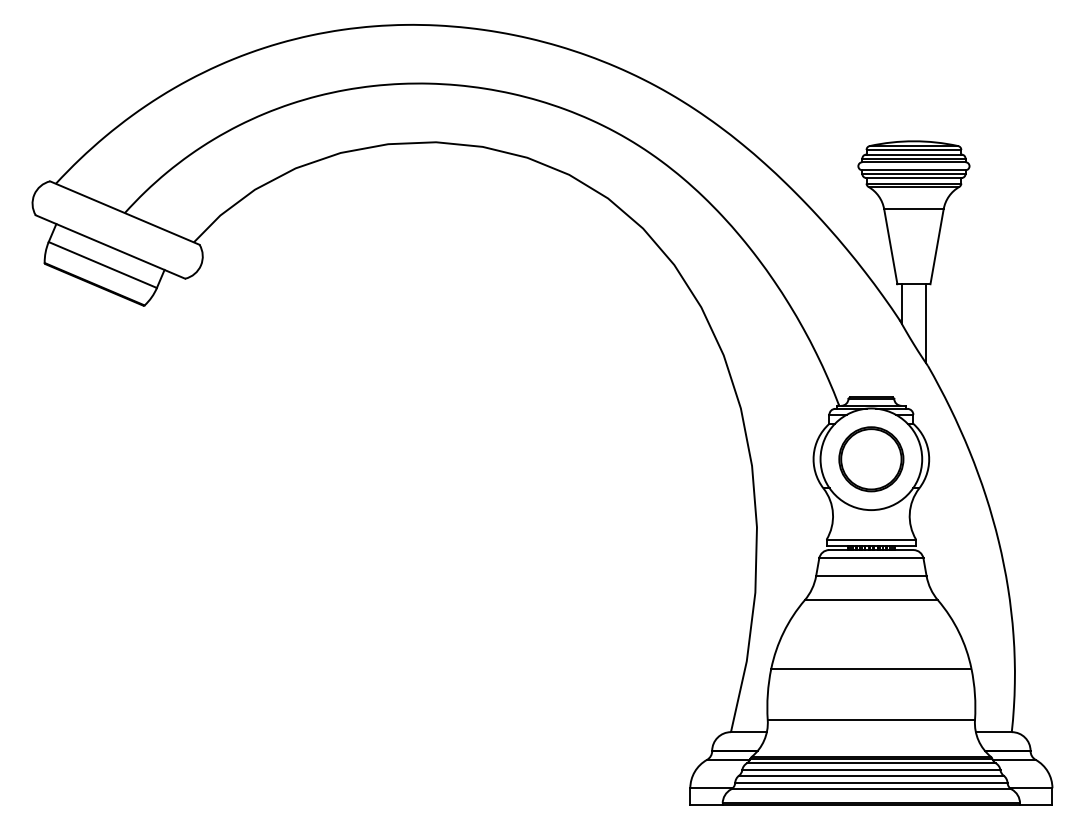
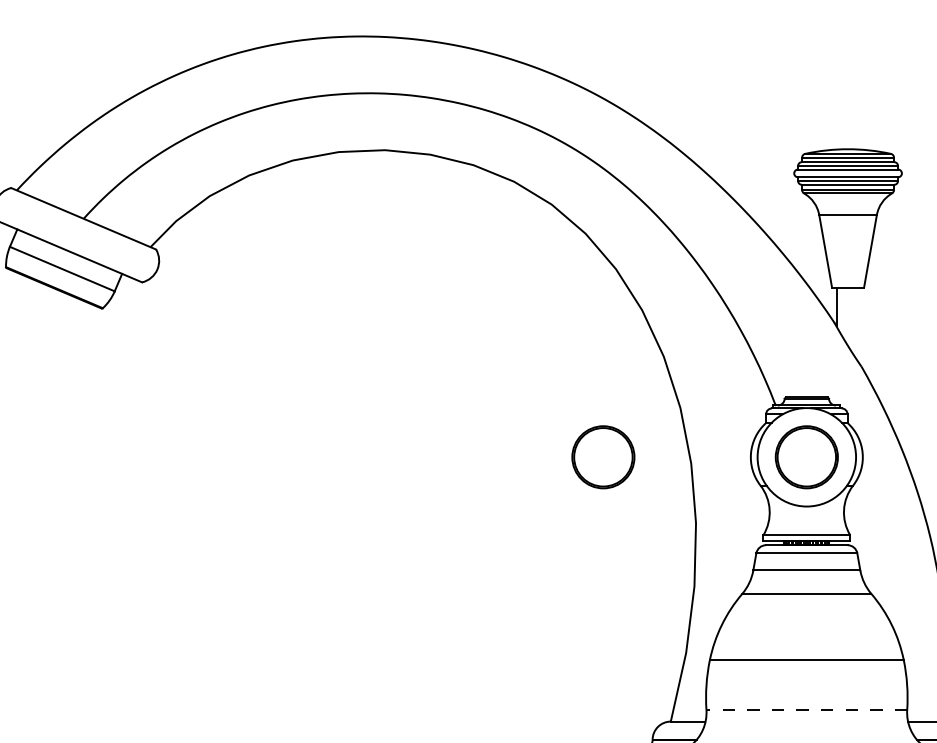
line: (925, 323) -> (859, 325), removed
part: (661, 459) -> (603, 457), added
line: (871, 720) -> (806, 710), solid -> dashed

